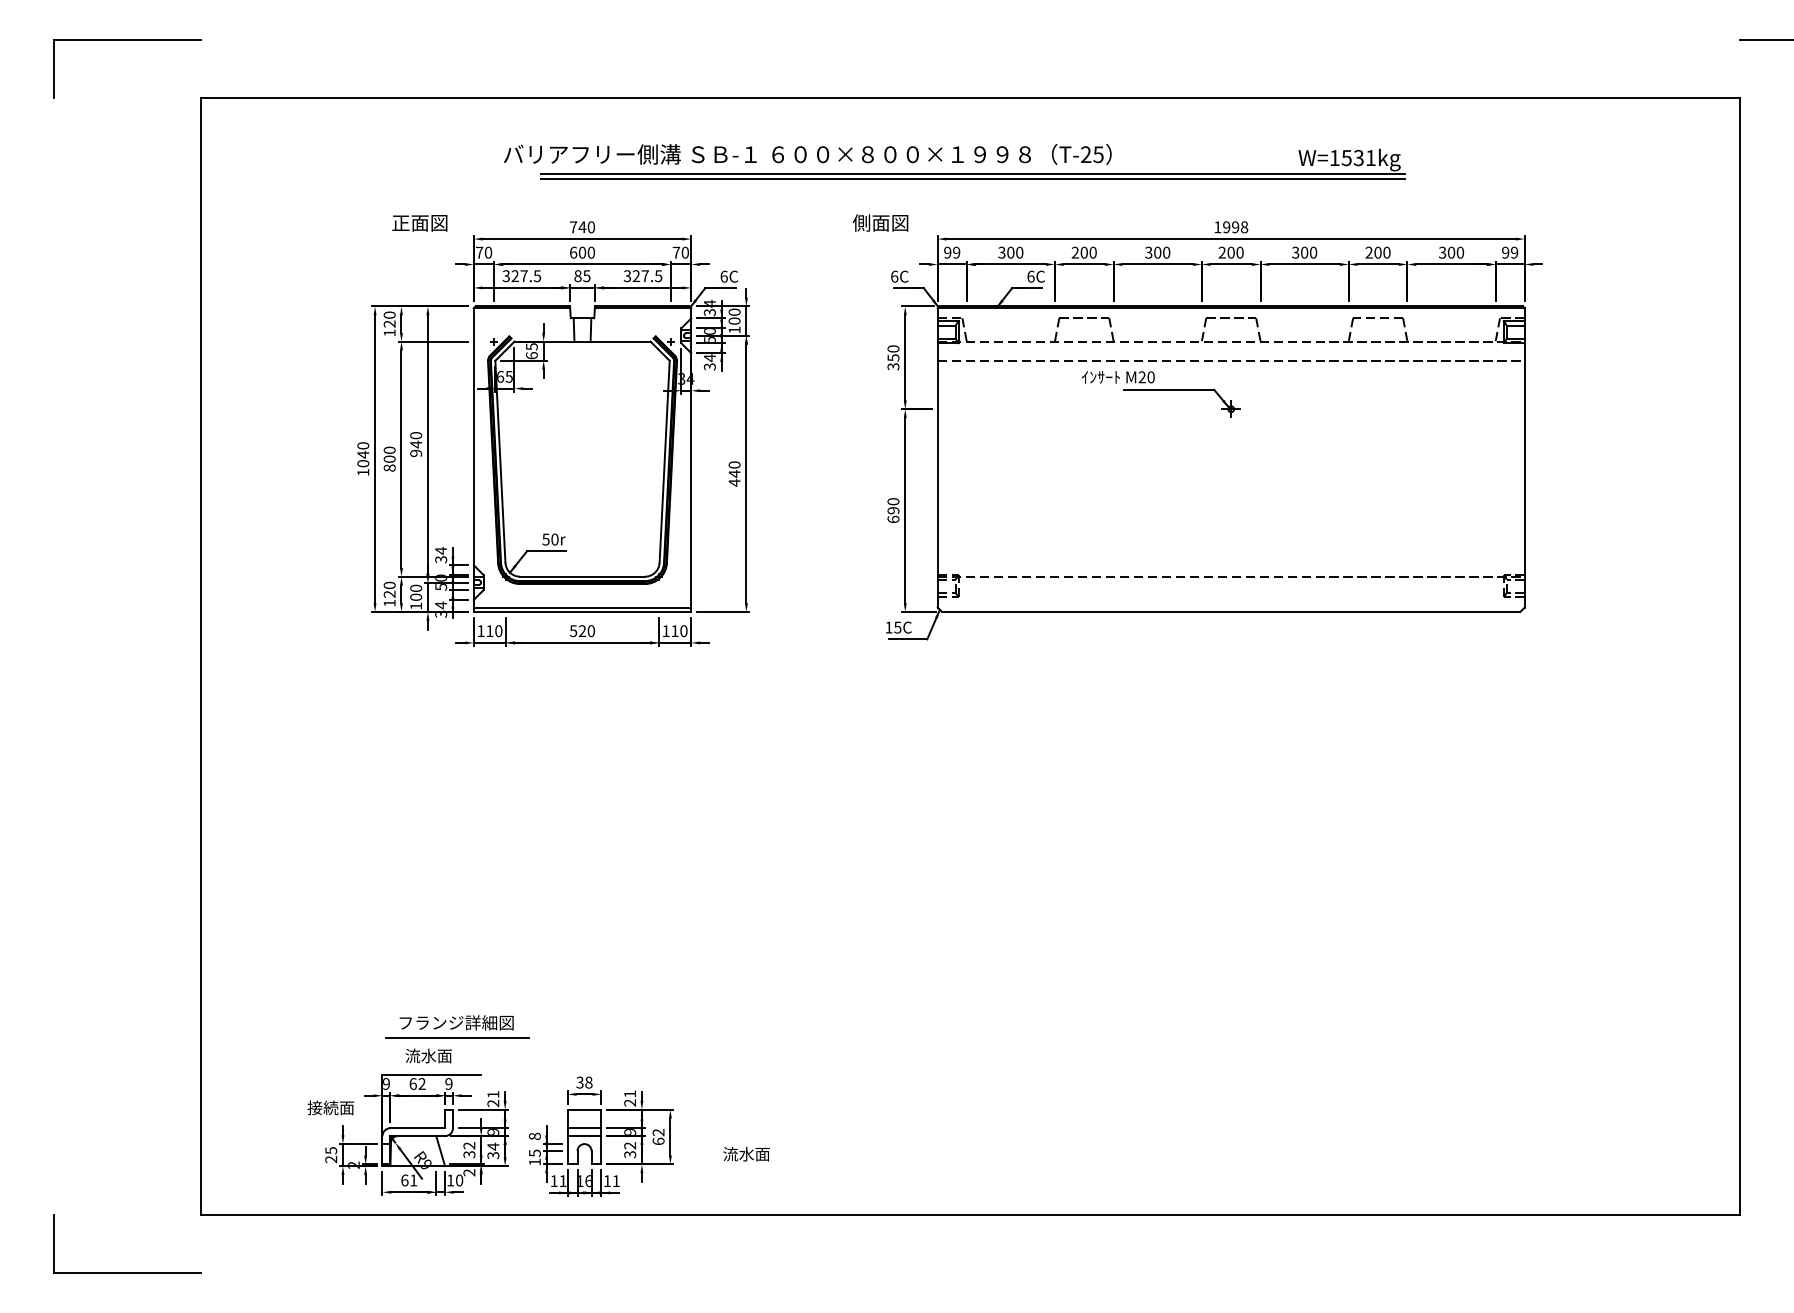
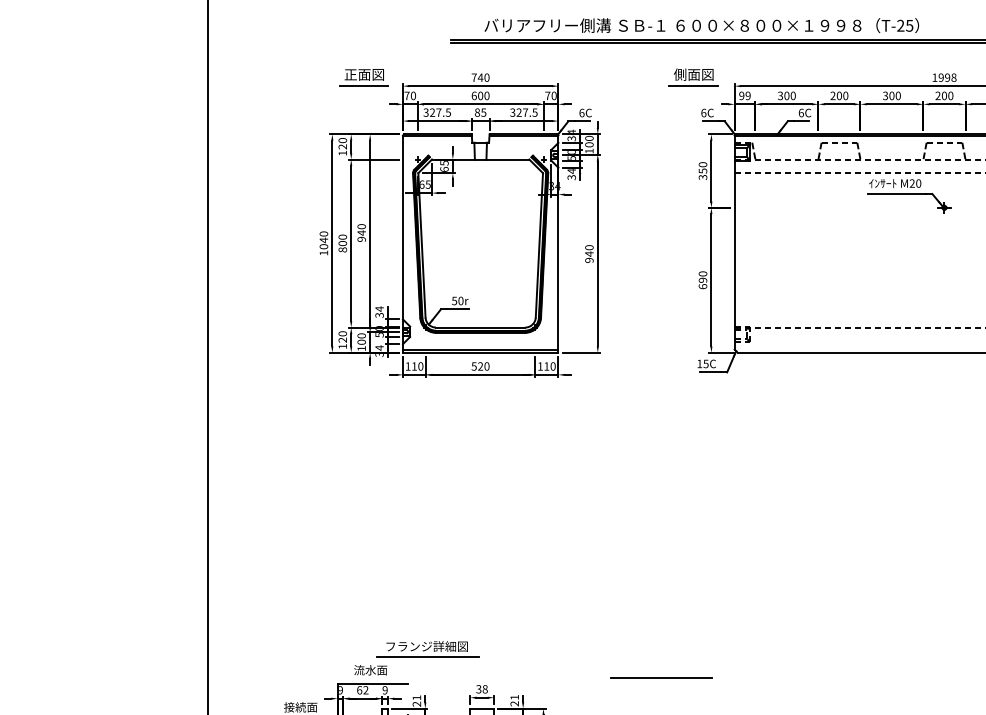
text: (807, 154) -> (701, 25), moved
line: (419, 238) -> (364, 85), added
line: (880, 238) -> (693, 85), added
text: (1117, 377) -> (894, 183), moved
text: (734, 482) -> (589, 260), 440 -> 940
part: (457, 1026) -> (427, 649), moved
line: (834, 1067) -> (660, 678), added

